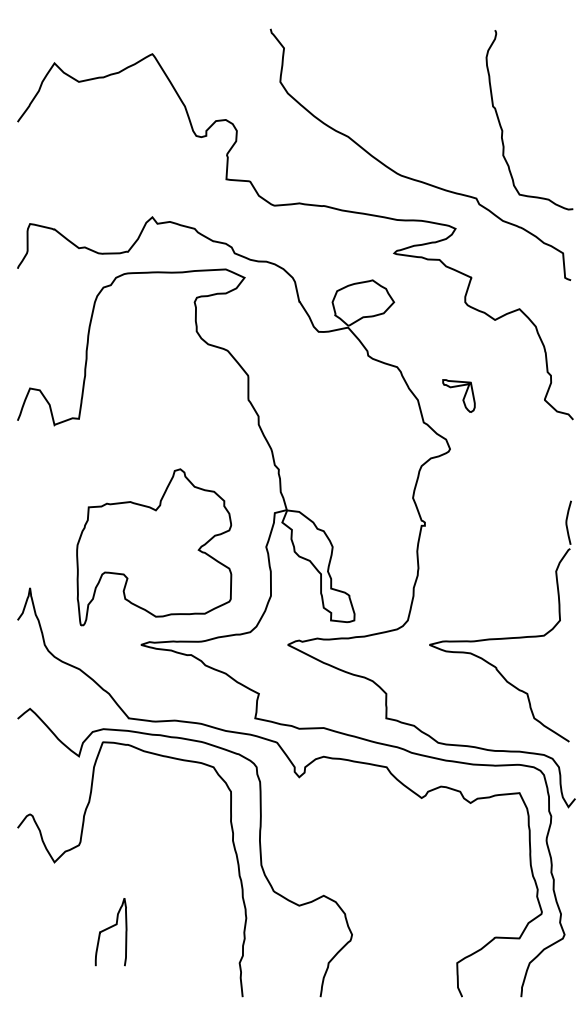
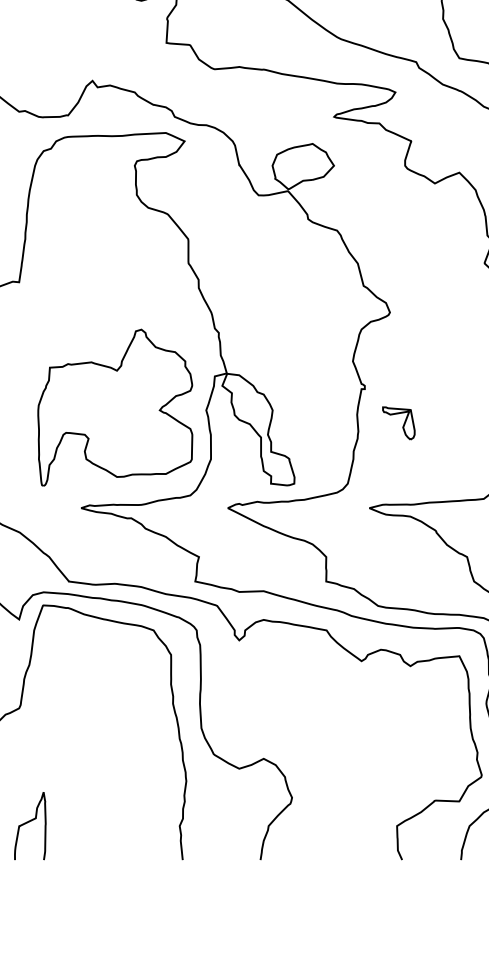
part: (458, 395) -> (398, 422), moved
part: (154, 547) -> (115, 407), moved
curve: (108, 929) -> (27, 823), moved

